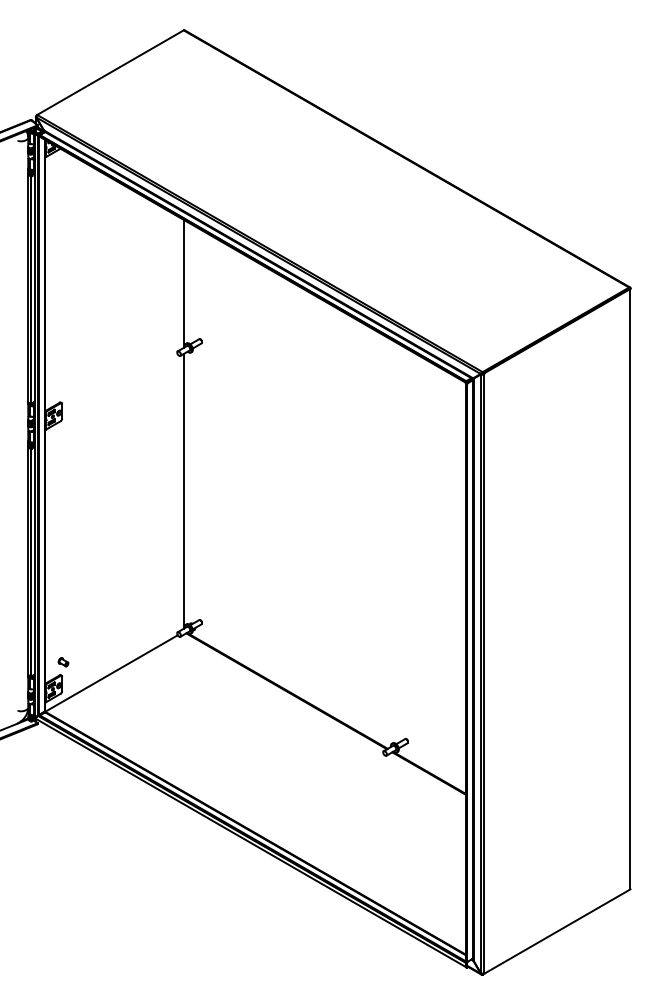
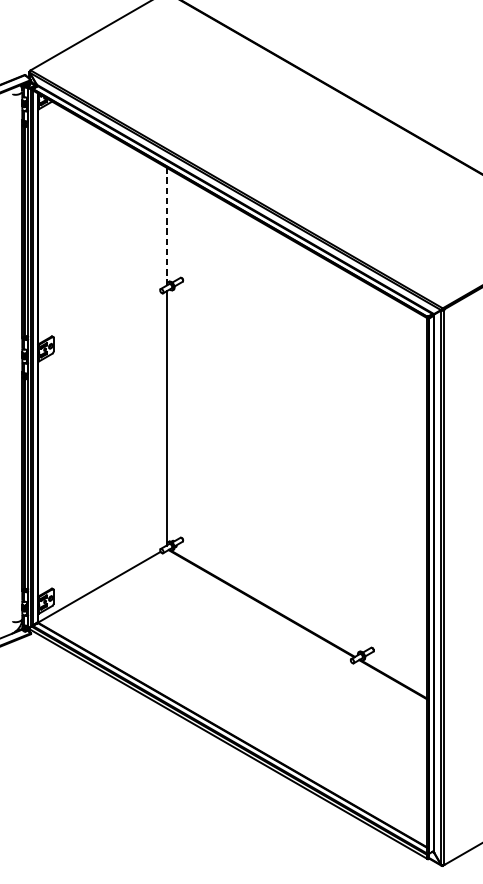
line: (184, 283) -> (166, 226), solid -> dashed
part: (63, 662) -> (54, 577), removed

